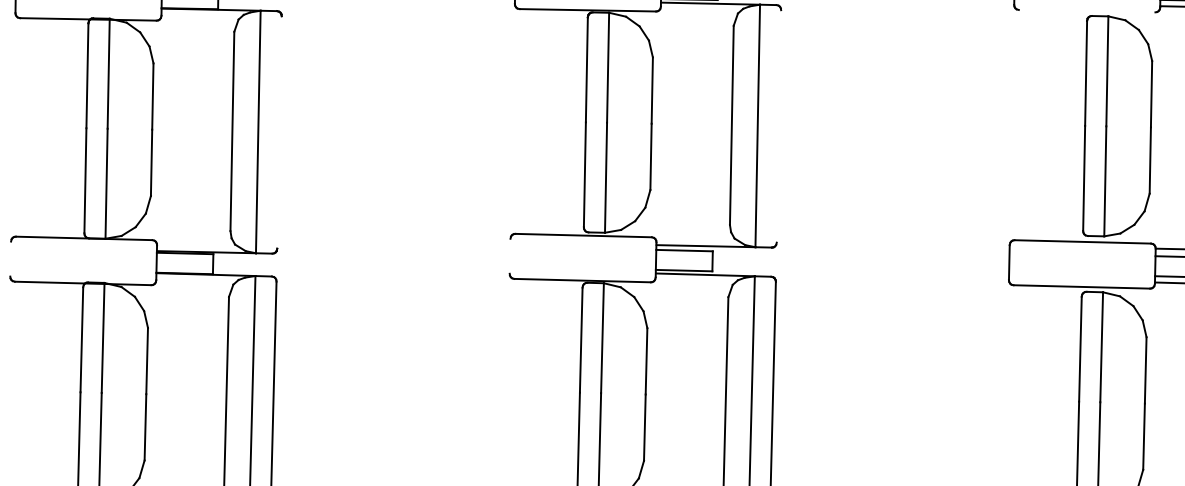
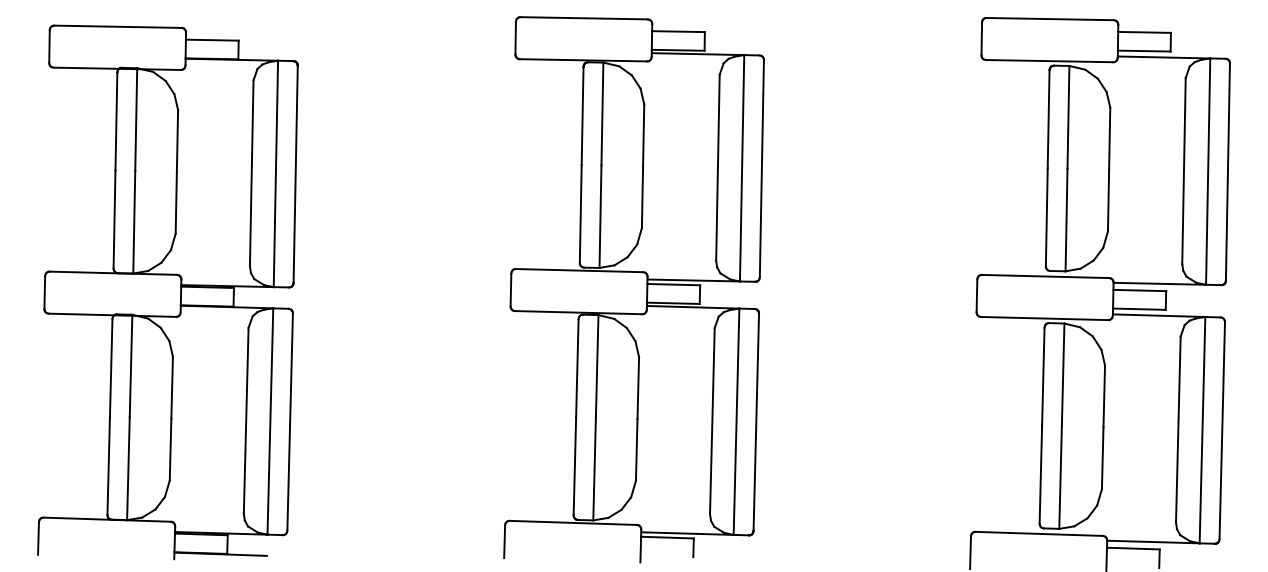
line: (1087, 11) -> (1049, 61), added
line: (778, 126) -> (761, 168), added
line: (279, 131) -> (295, 173), added
line: (509, 255) -> (510, 289), added
line: (10, 259) -> (44, 292), added

